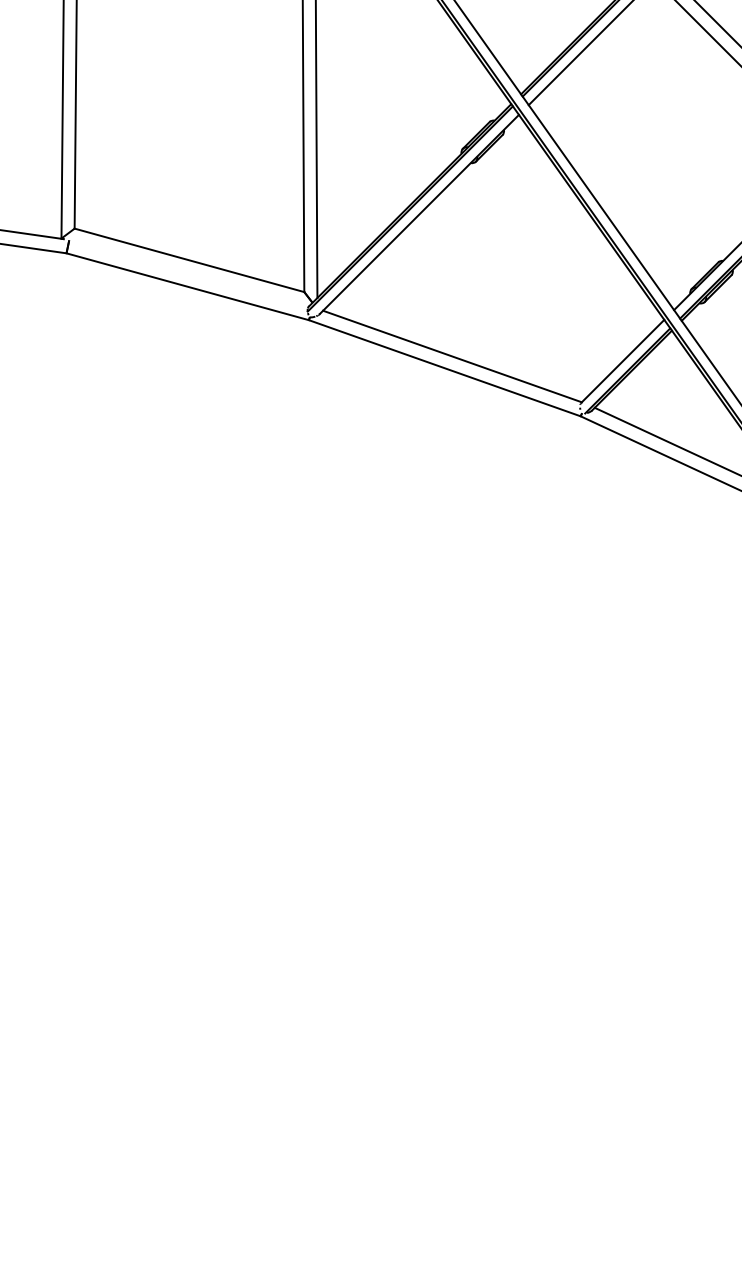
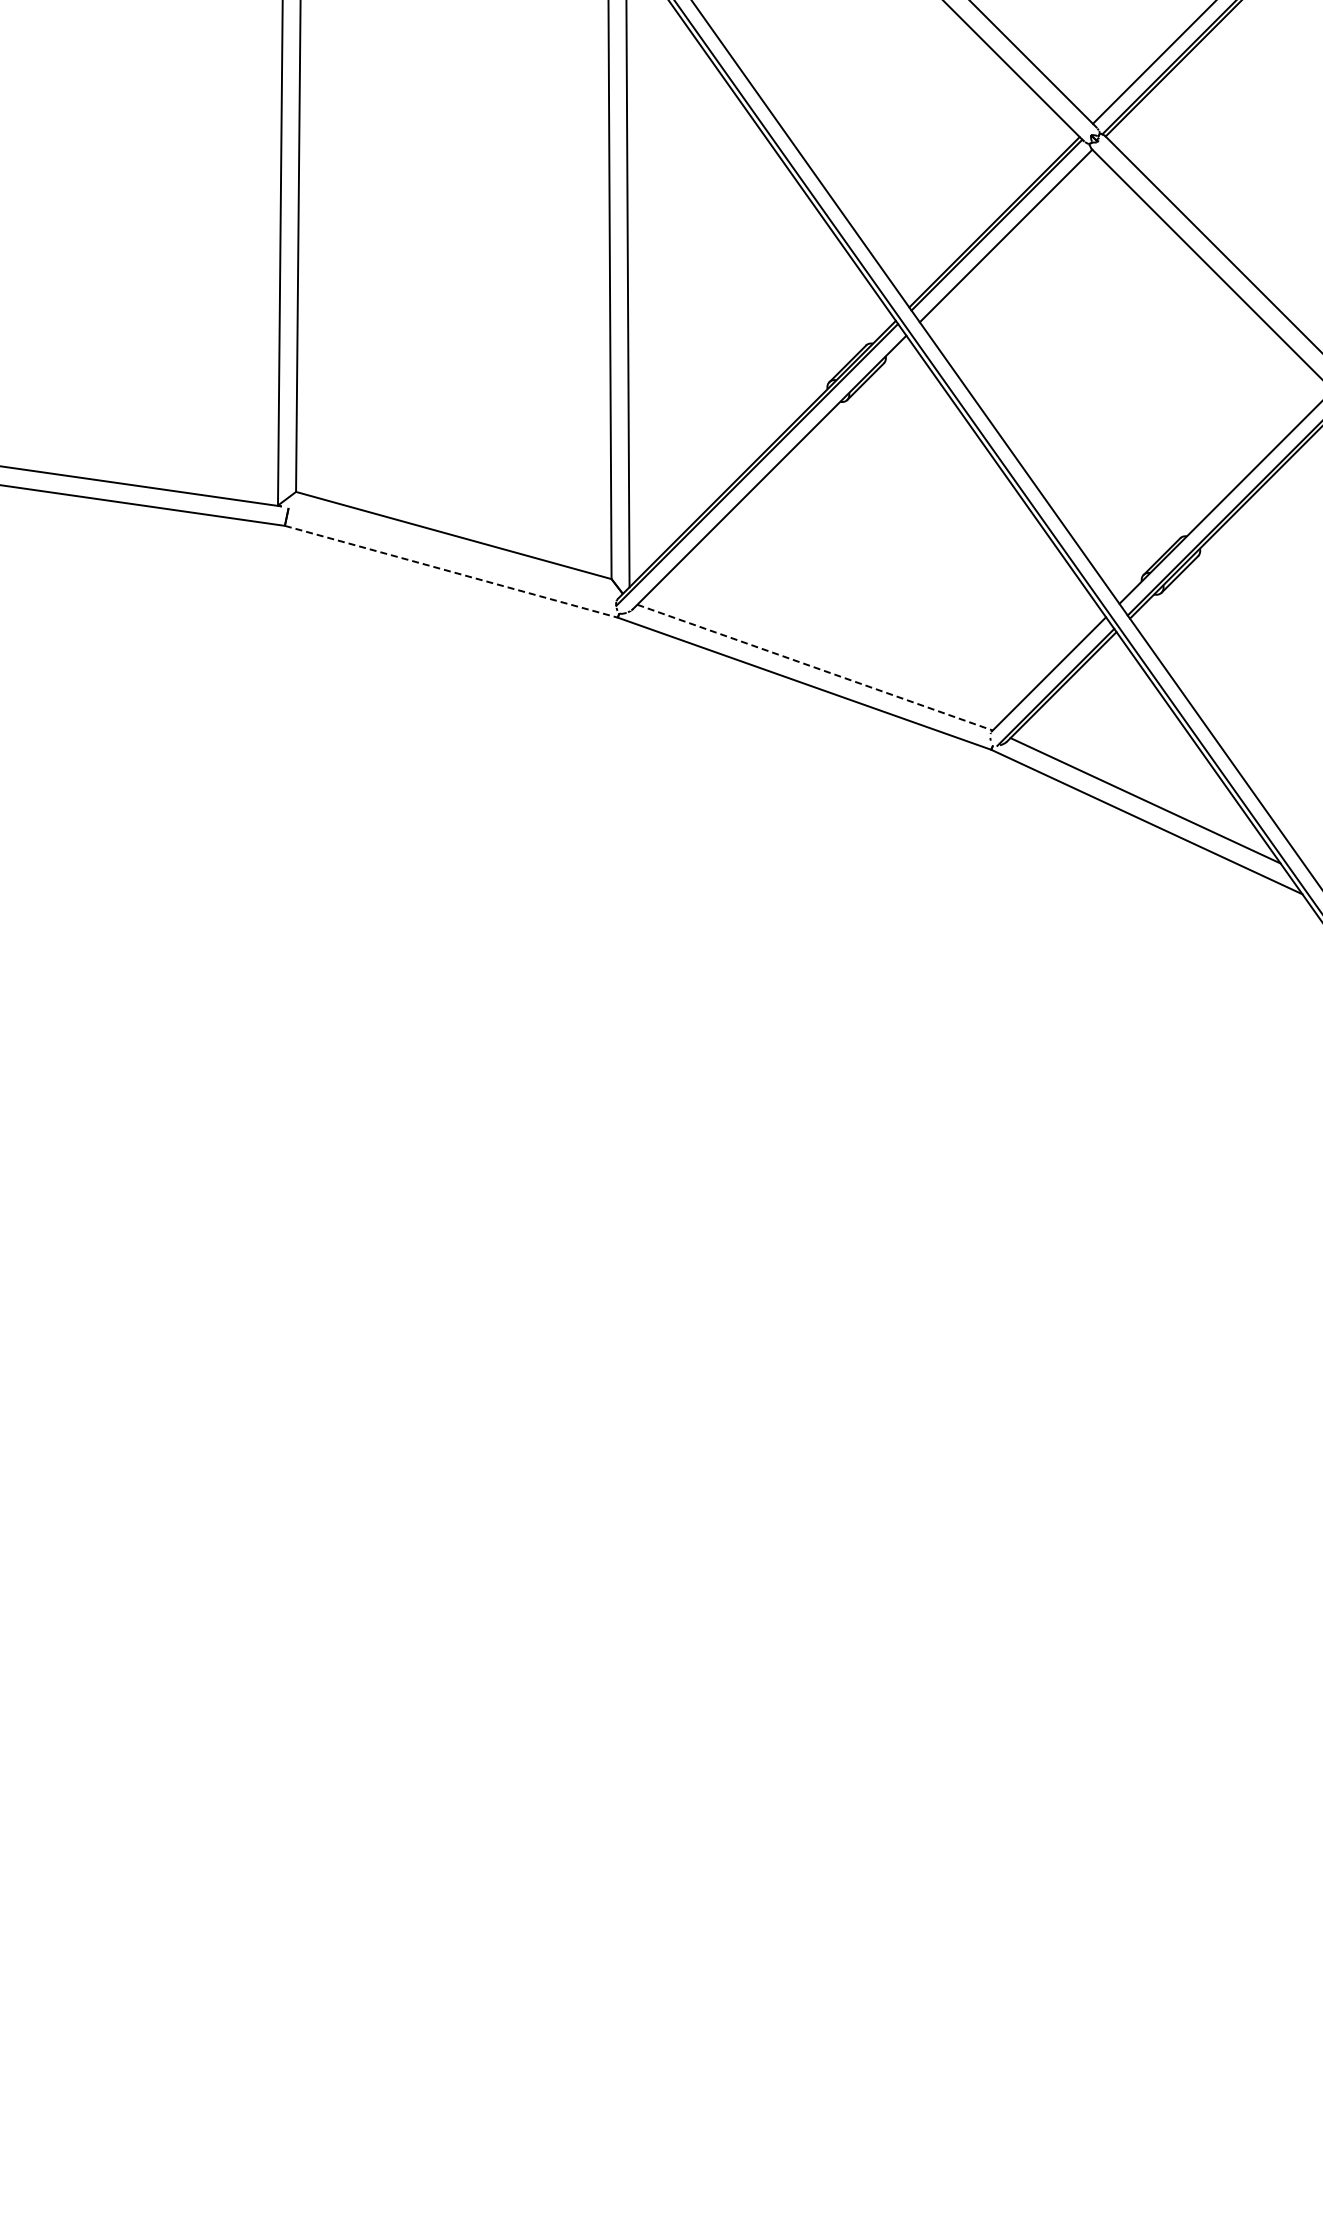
line: (187, 286) -> (451, 571), solid -> dashed
line: (452, 356) -> (815, 667), solid -> dashed

